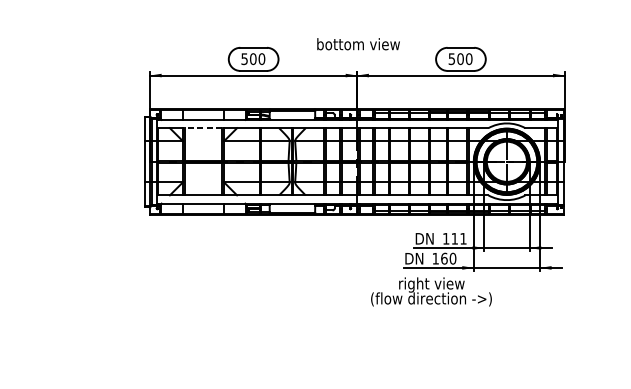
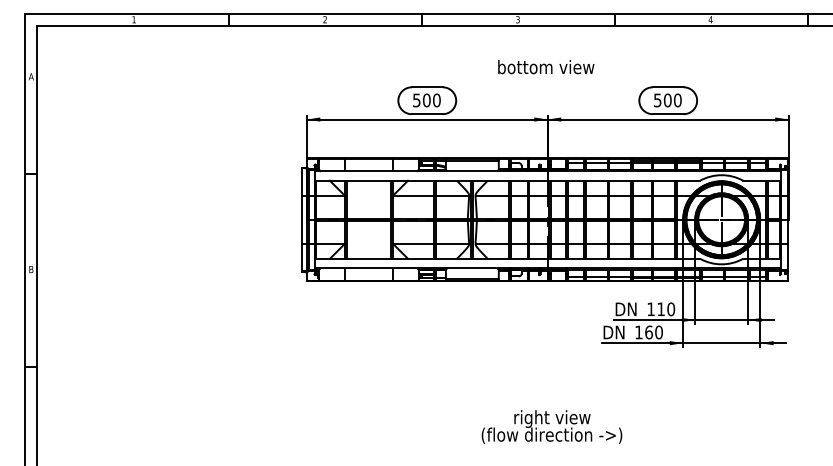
text: (358, 44) -> (546, 67), moved
line: (203, 127) -> (368, 180), dashed -> solid
text: (463, 238) -> (671, 309), 111 -> 110
text: (431, 291) -> (551, 426), moved

